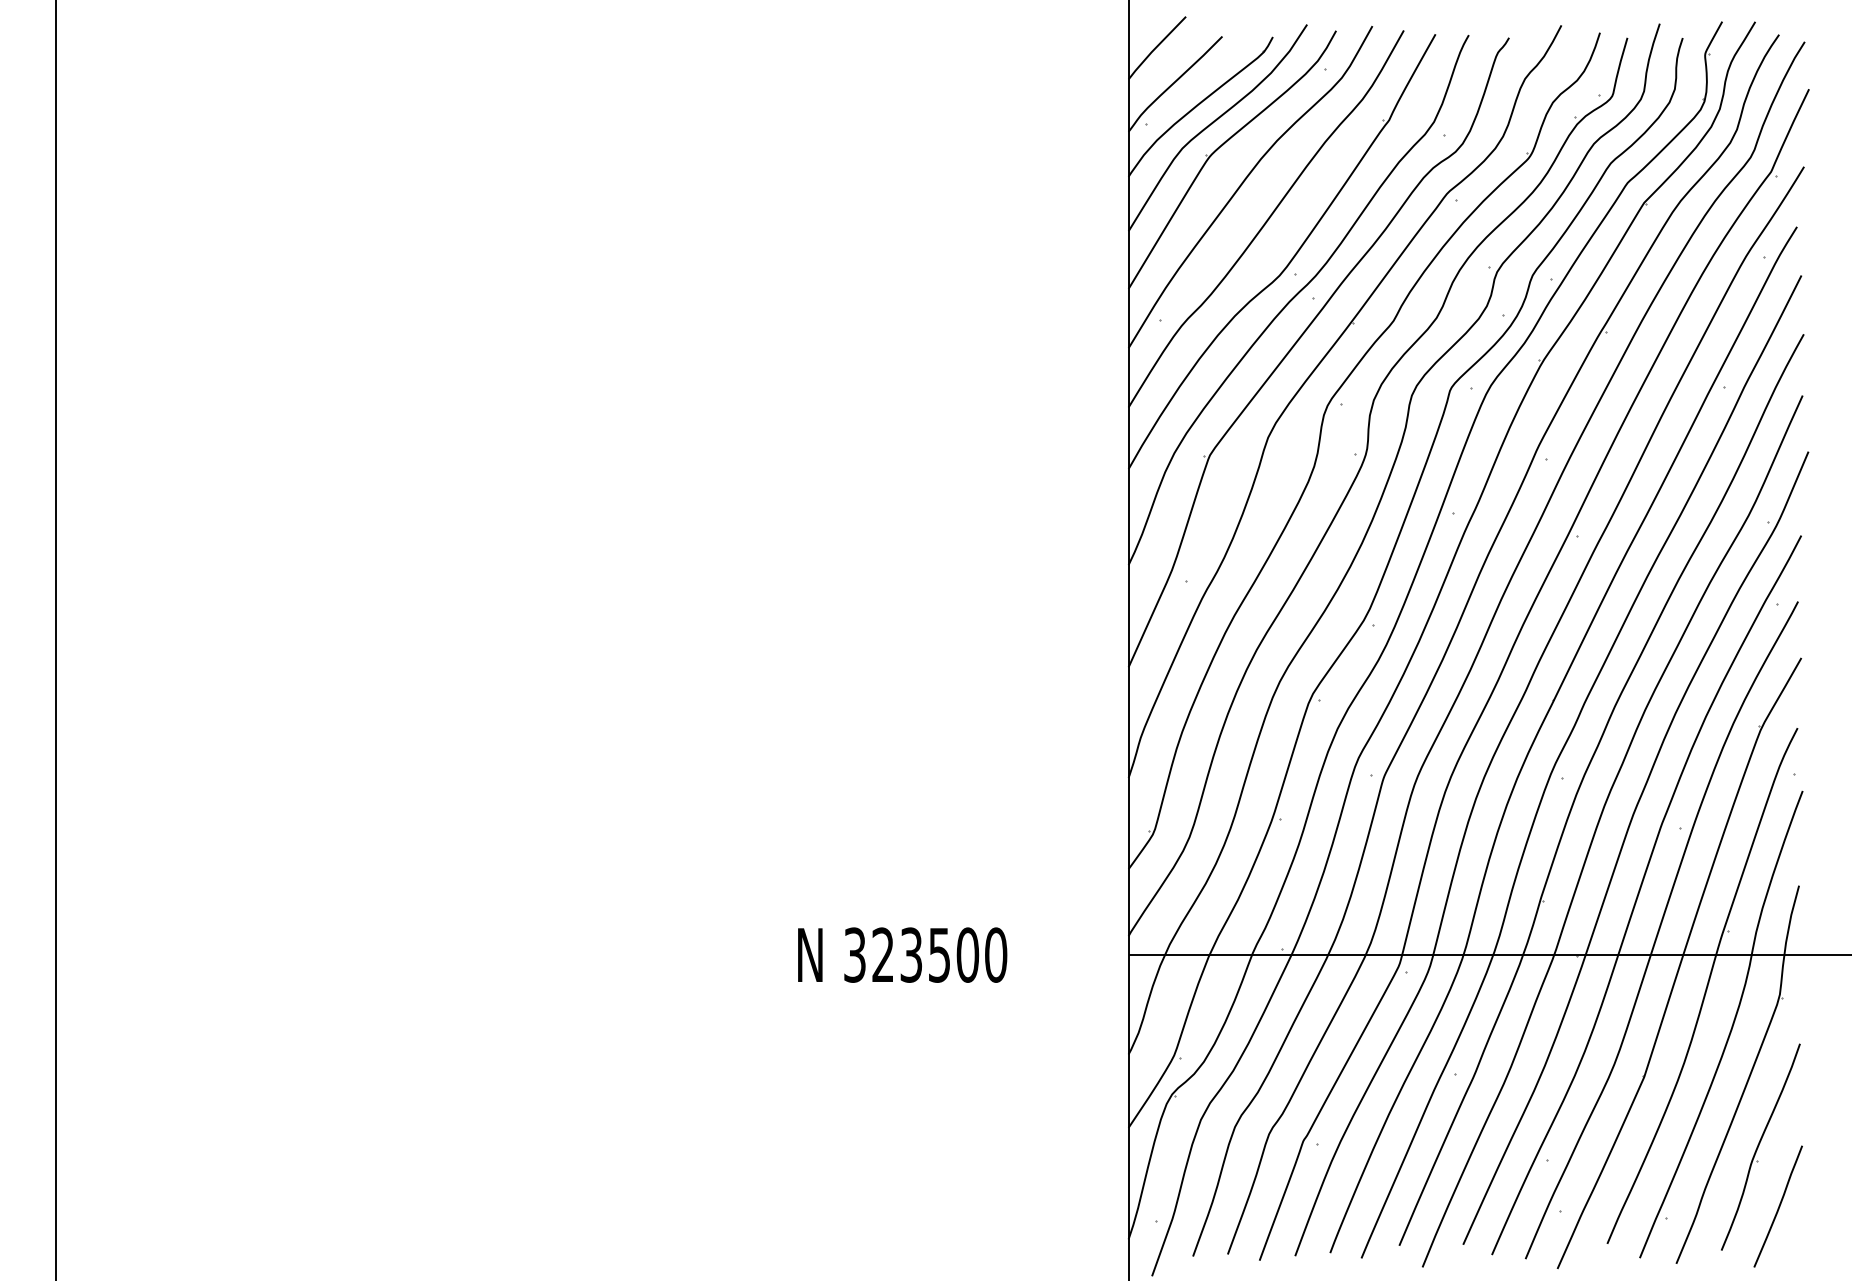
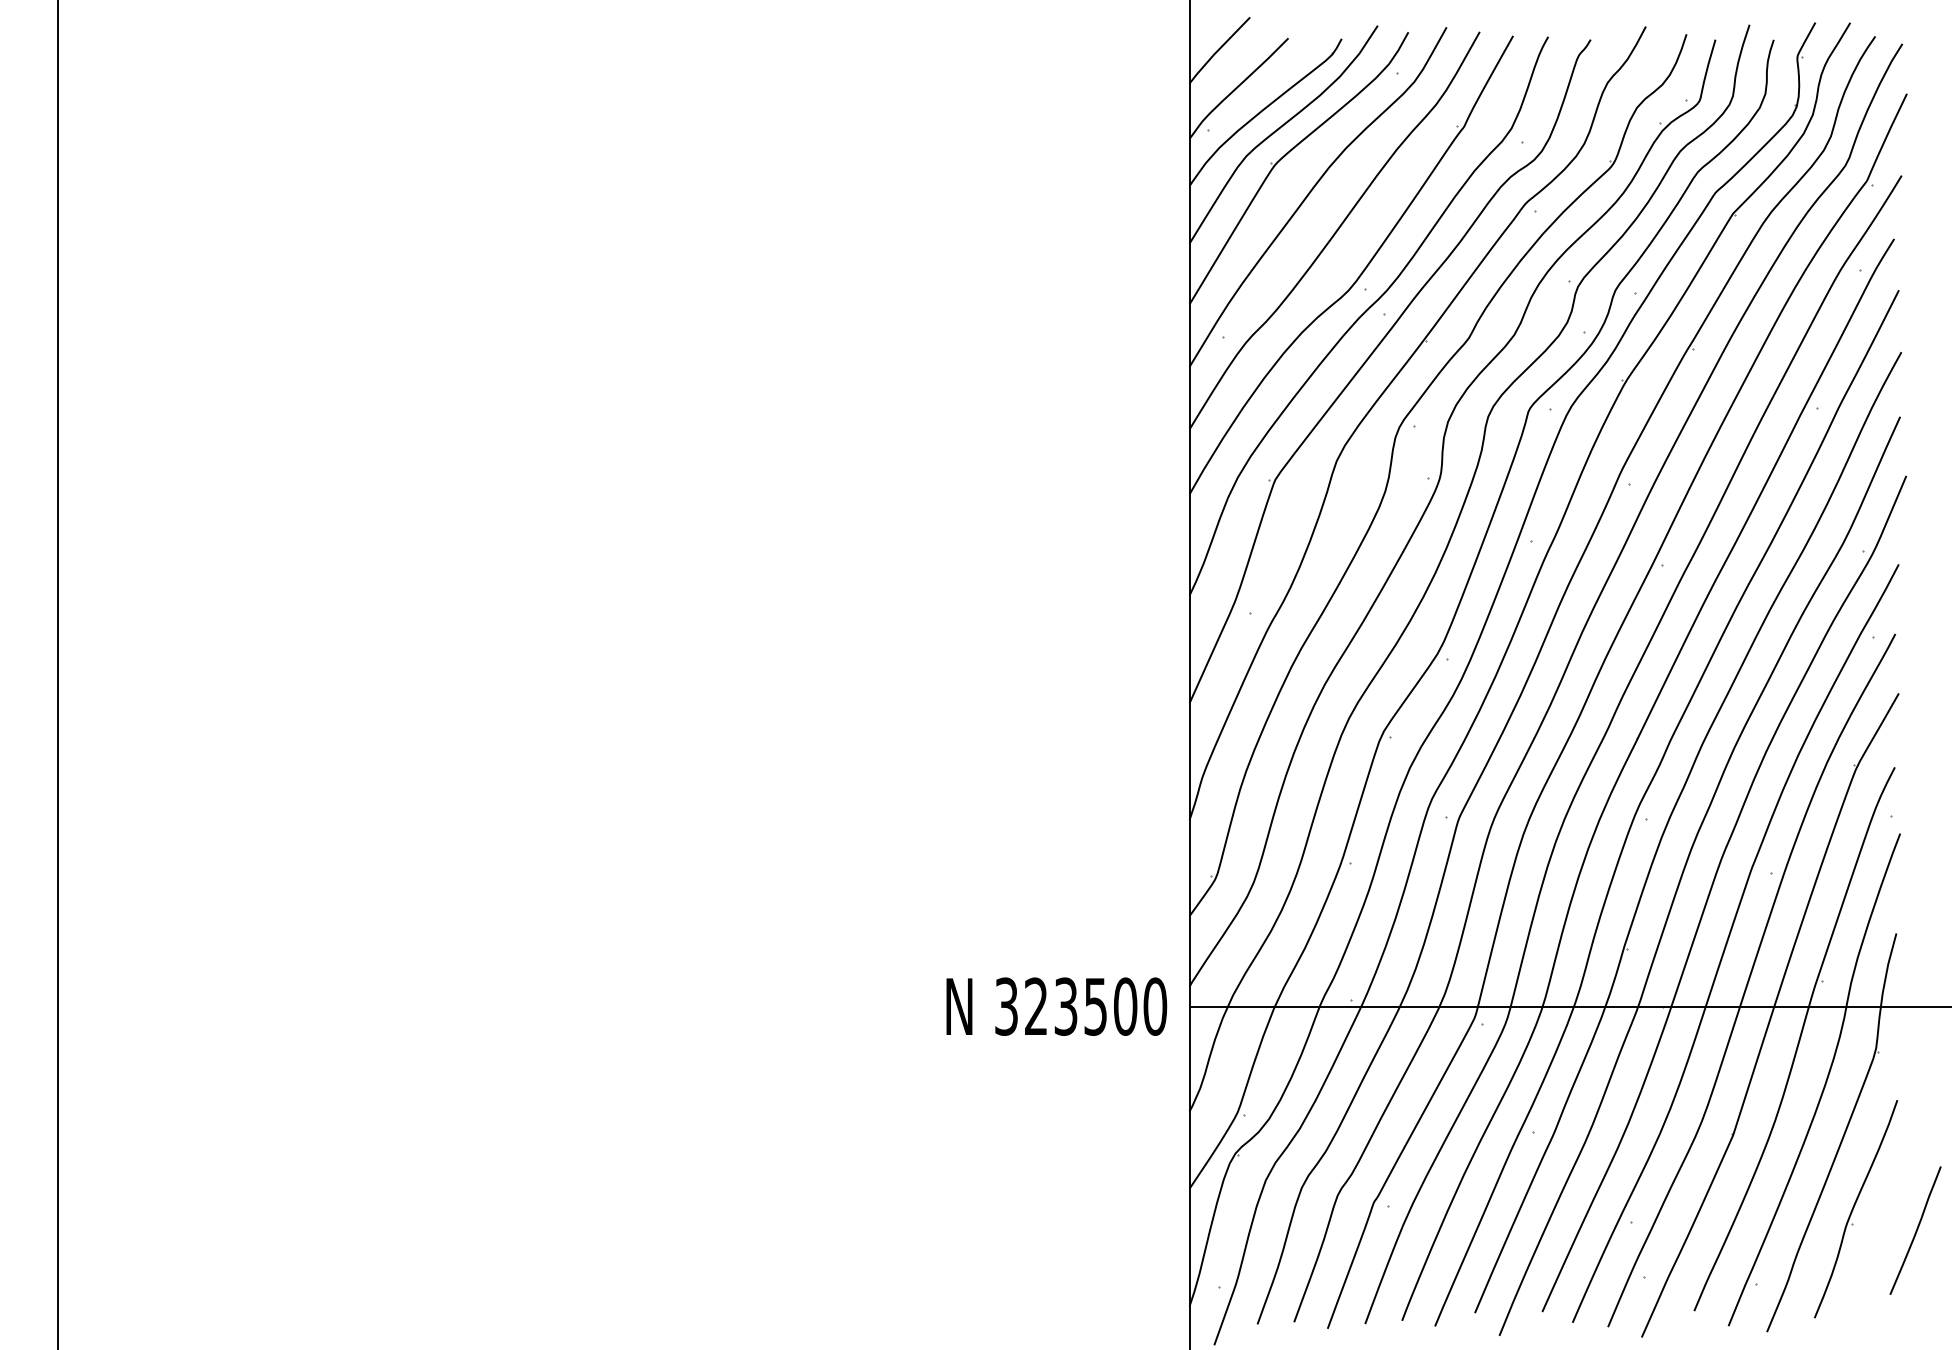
text: (902, 954) -> (1056, 1006), moved
curve: (1778, 1206) -> (1915, 1230), moved

